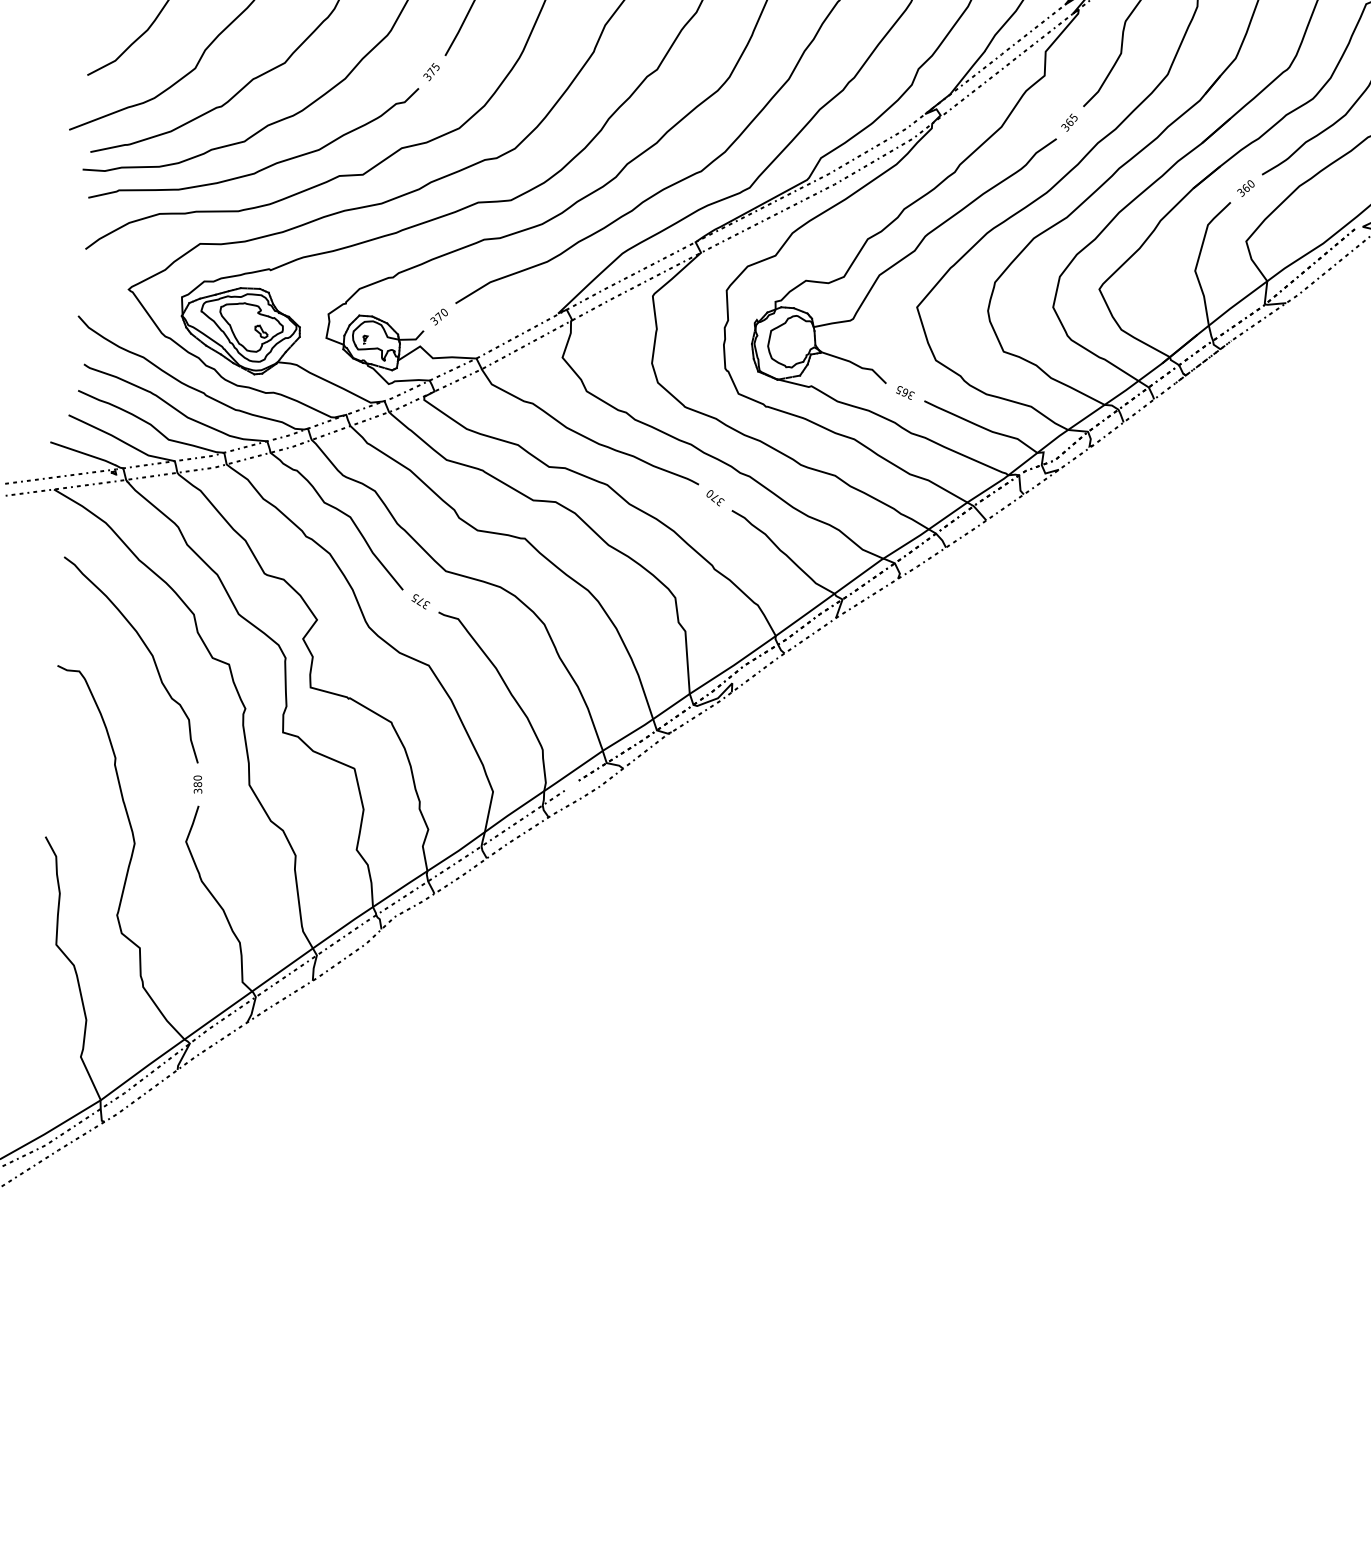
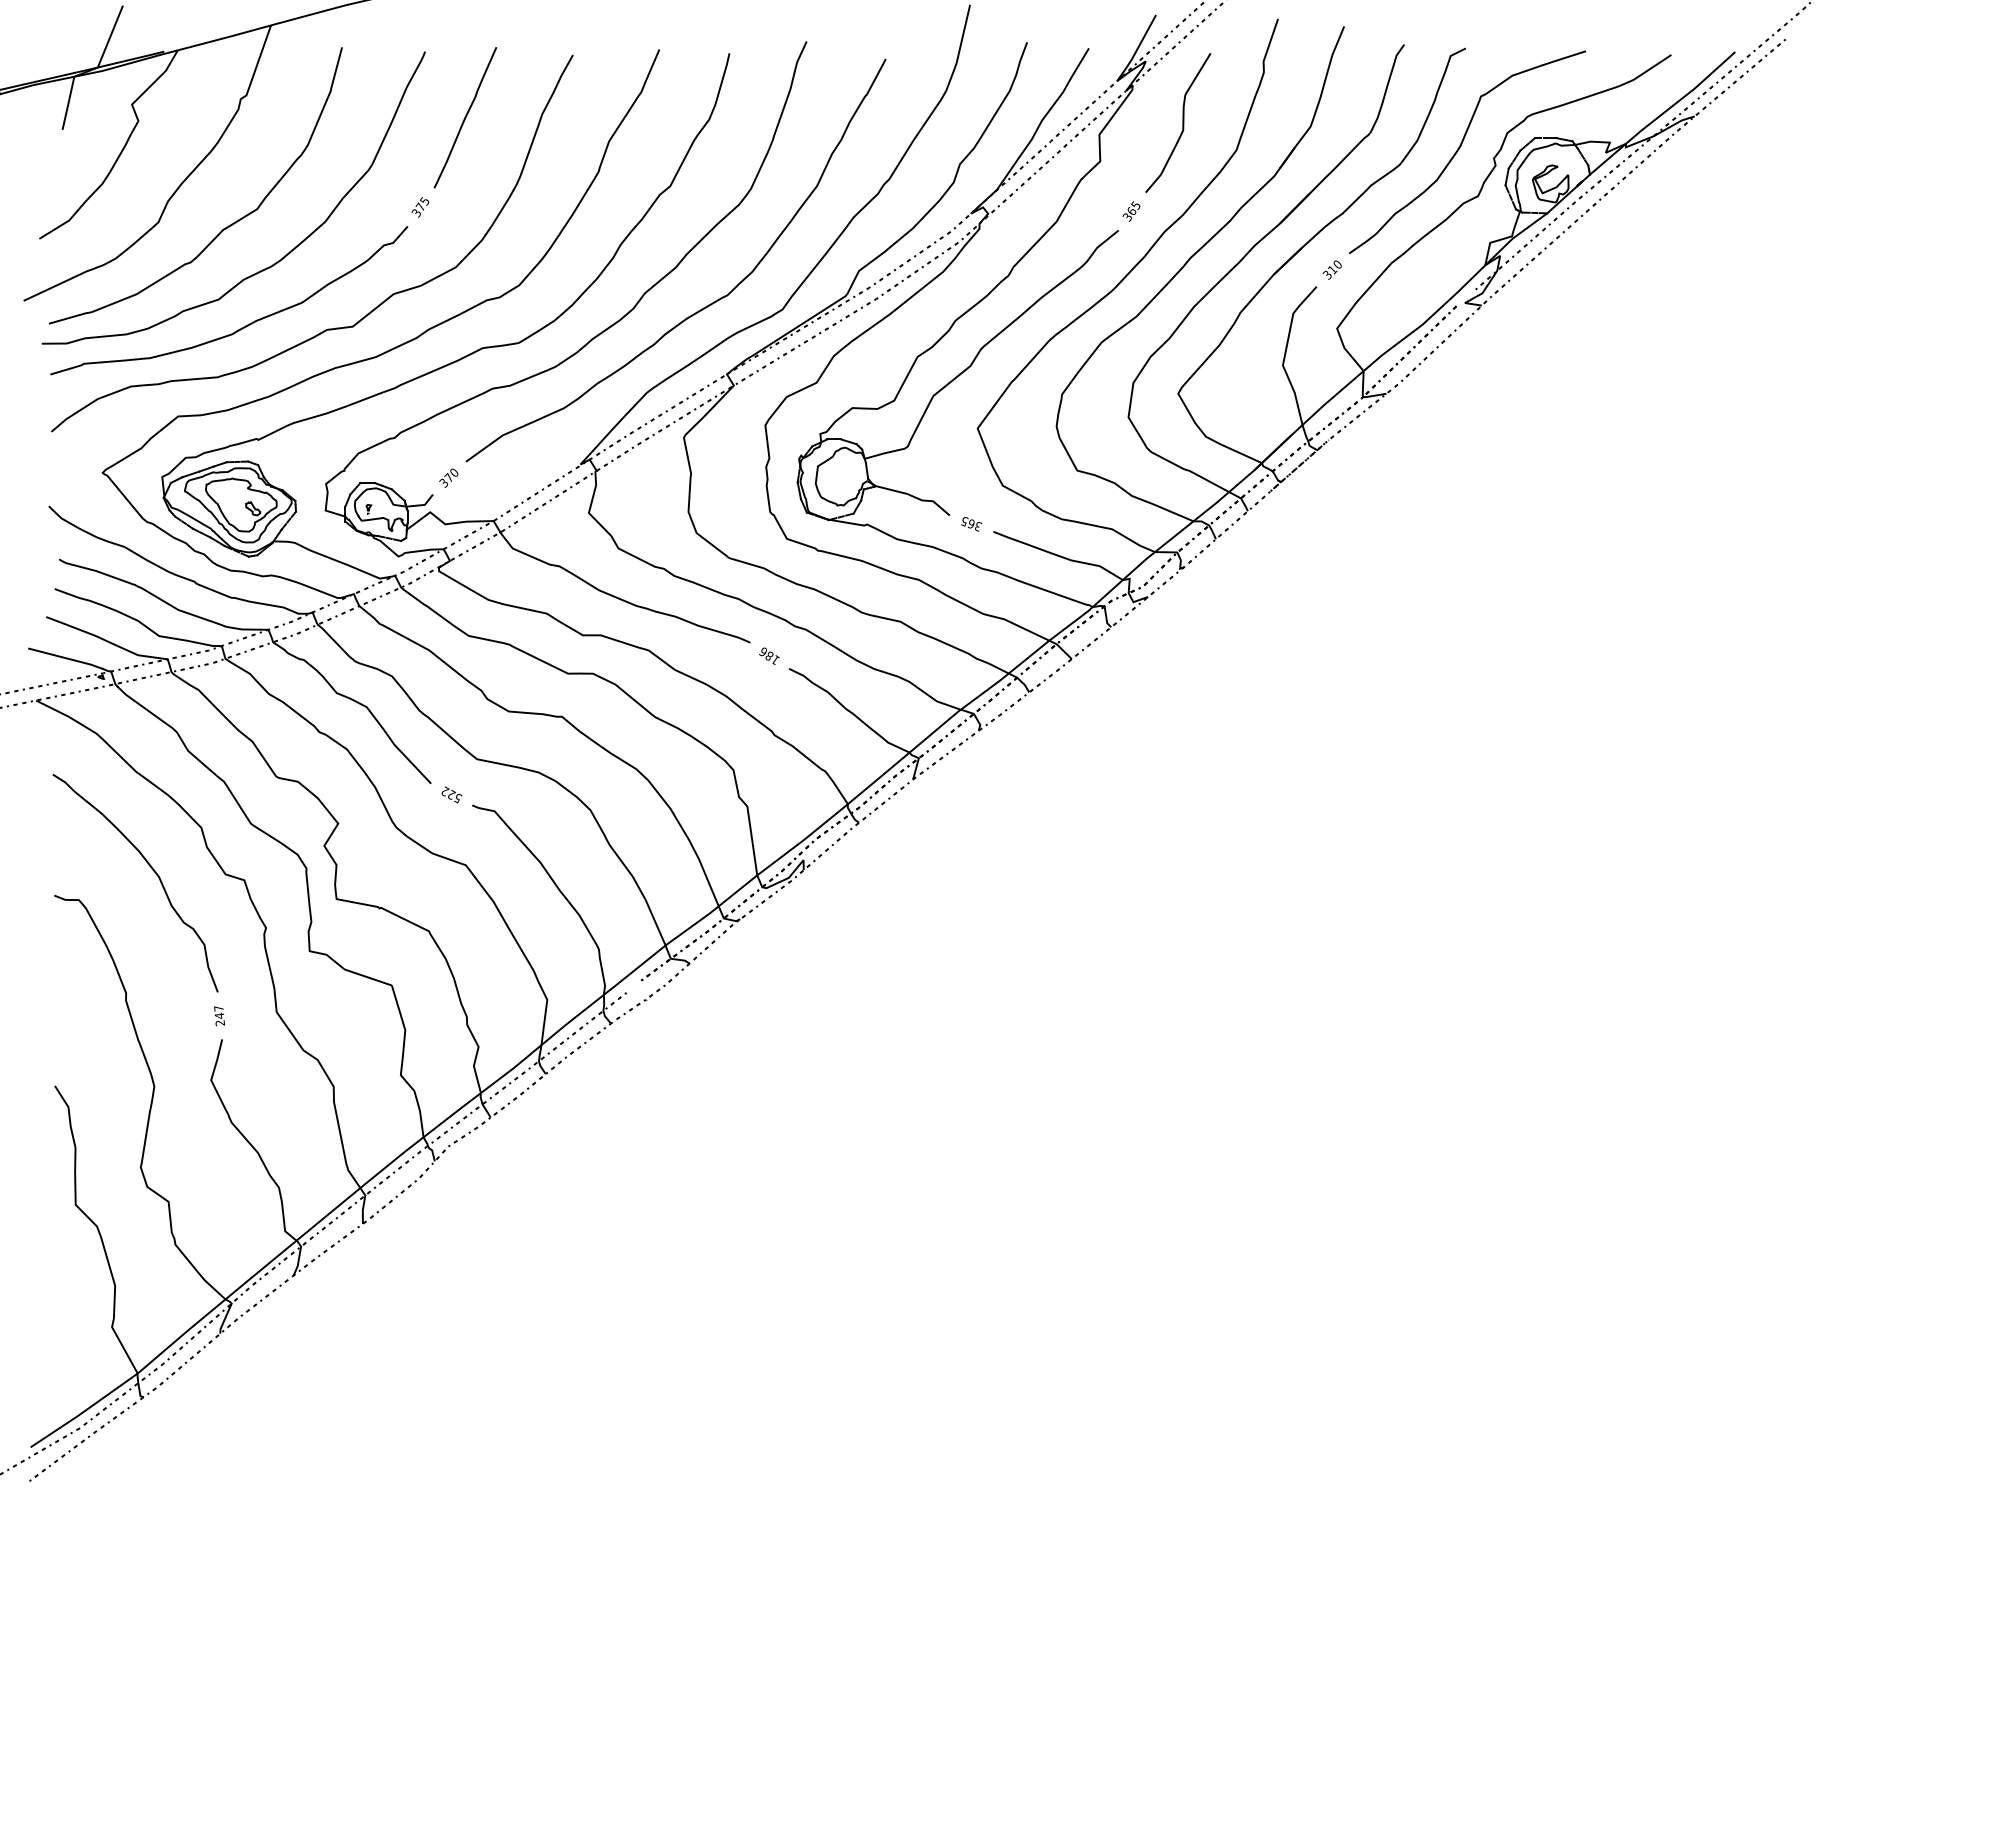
text: (1246, 188) -> (1332, 269), 360 -> 310
text: (715, 497) -> (769, 655), 370 -> 186
text: (419, 601) -> (450, 794), 375 -> 522
text: (197, 784) -> (219, 1015), 380 -> 247

